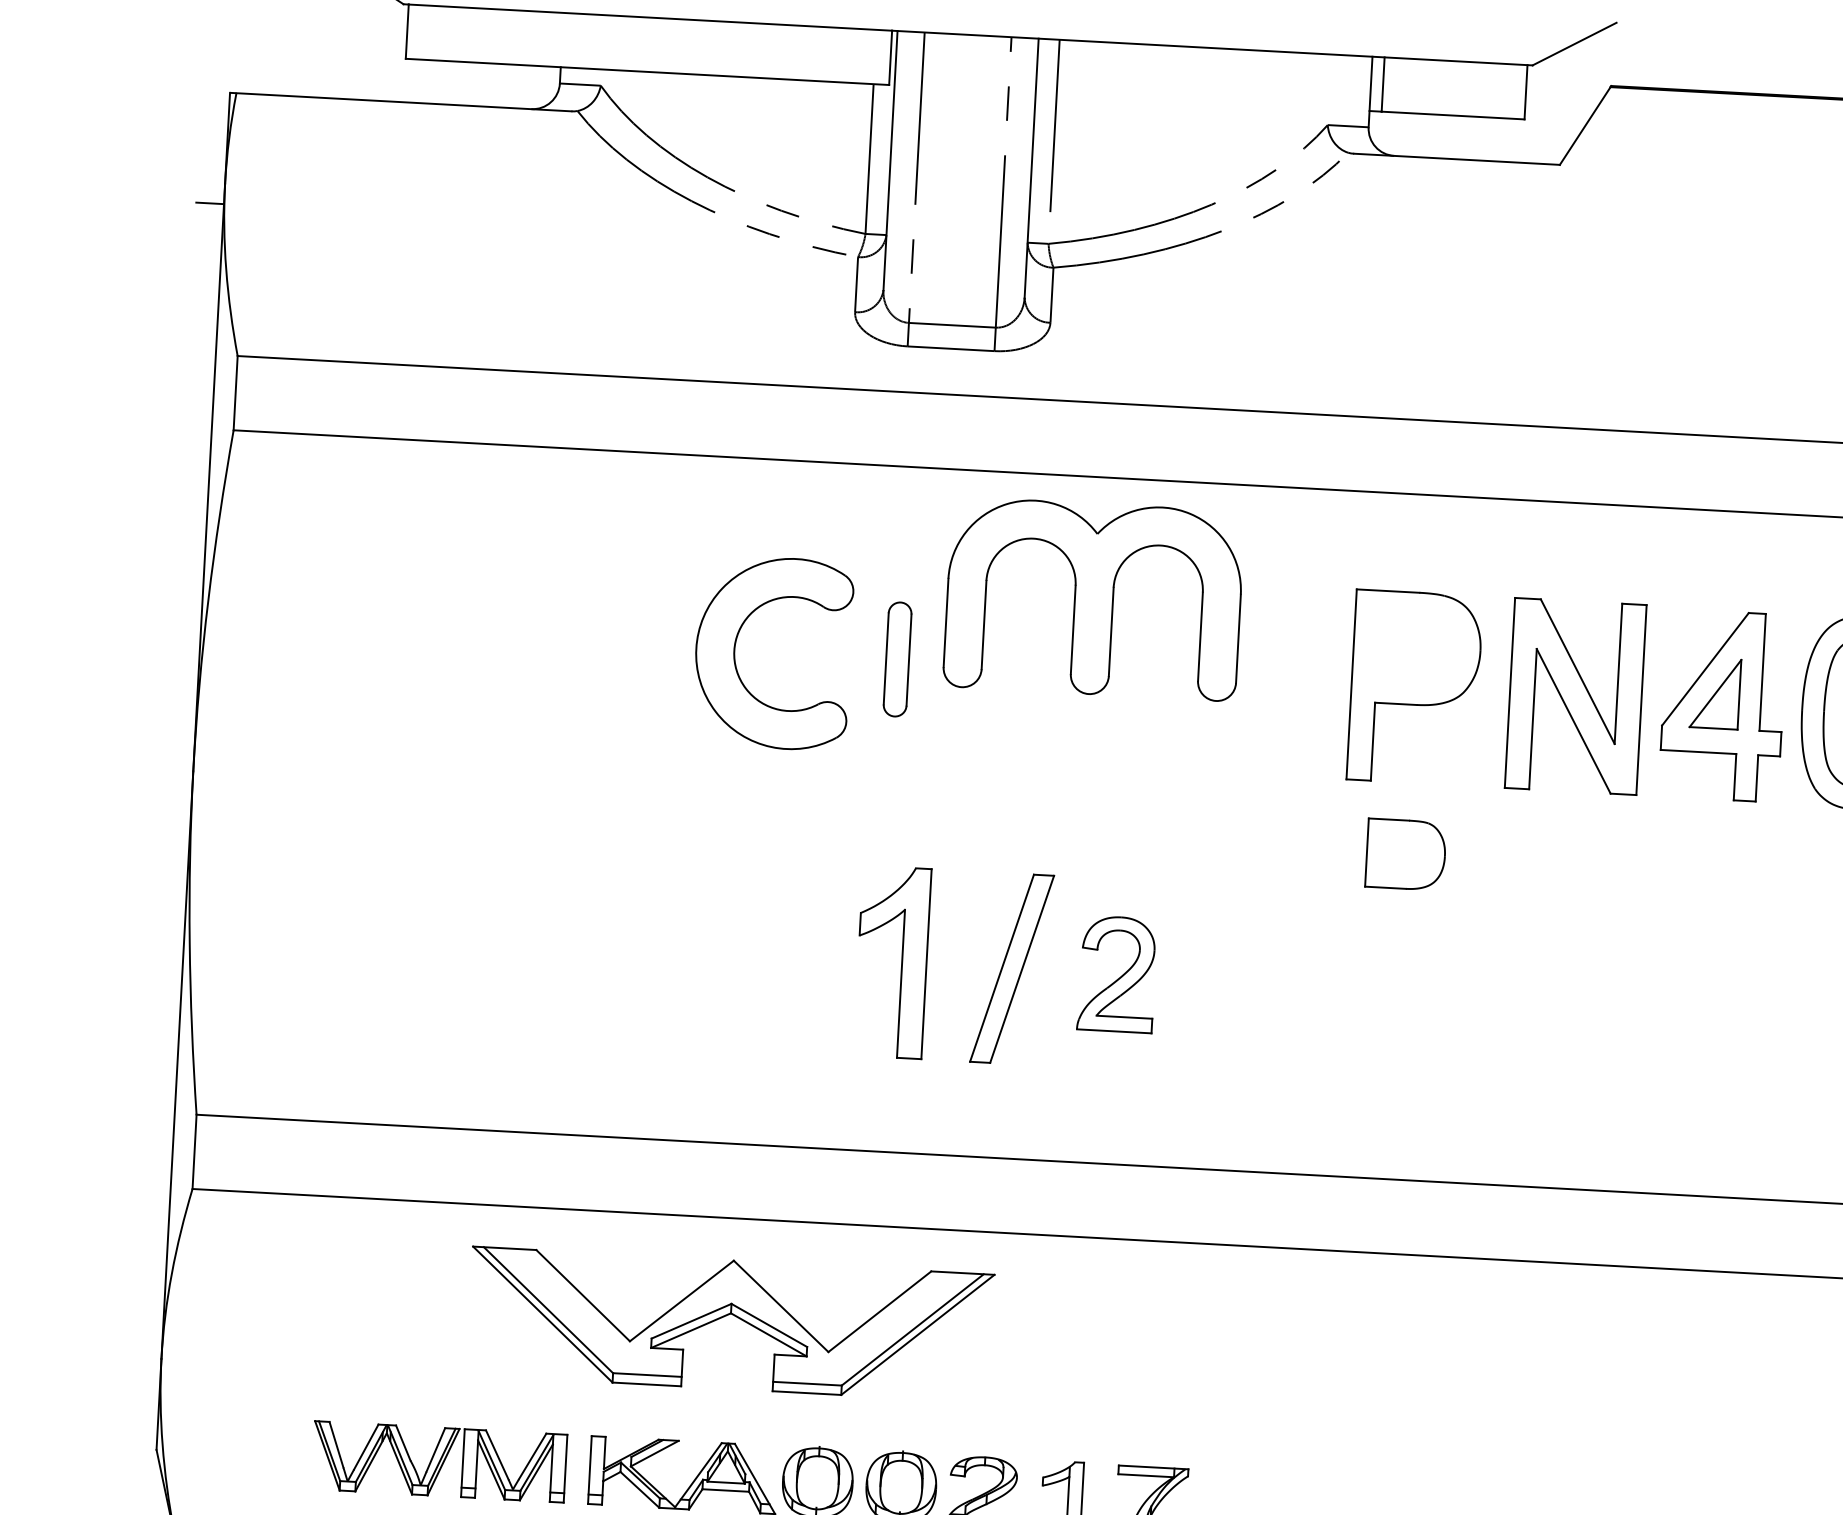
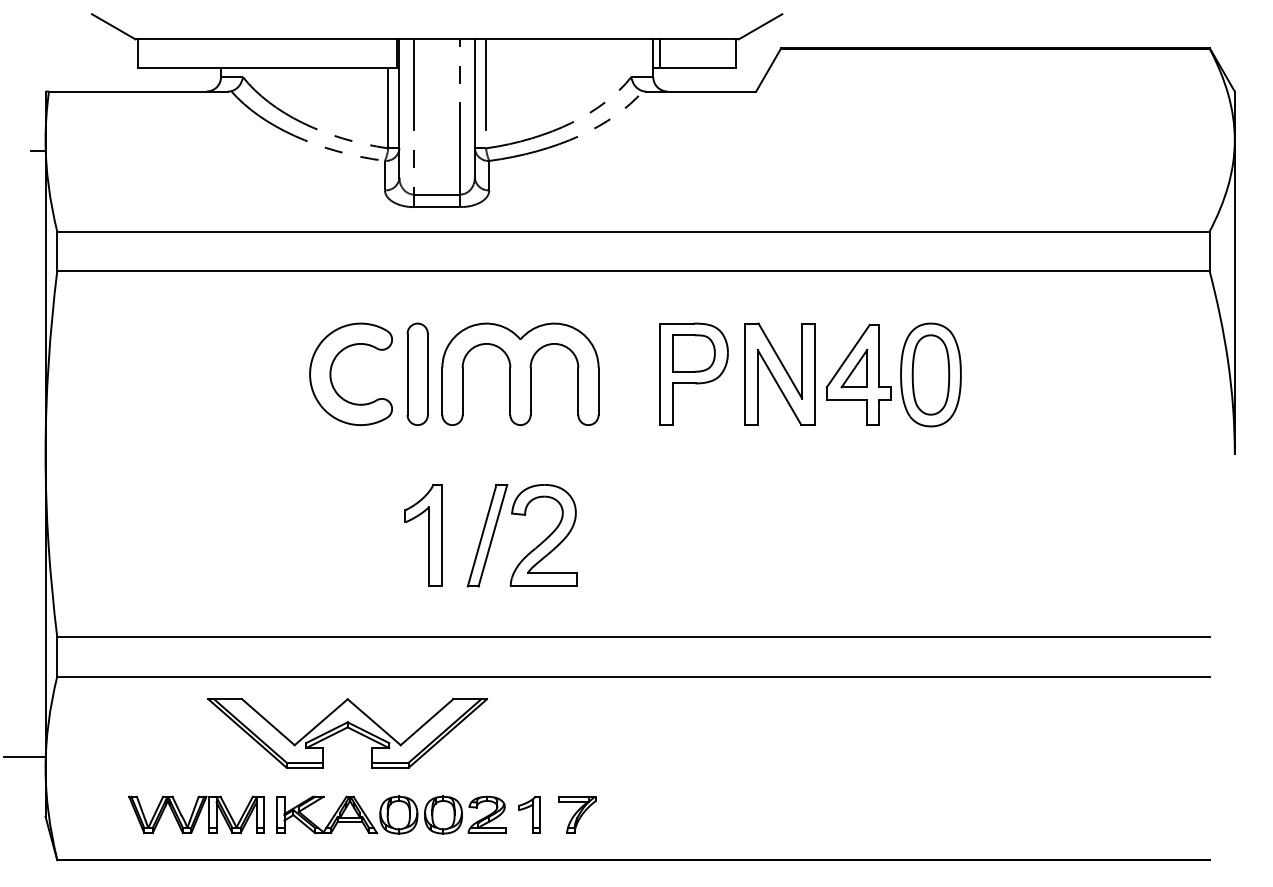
part: (1094, 597) -> (520, 373), moved
part: (897, 658) -> (417, 373), size x1.67
part: (1404, 854) -> (693, 353), moved
part: (1116, 974) -> (543, 535), size x1.67
line: (123, 1336) -> (24, 757), added

